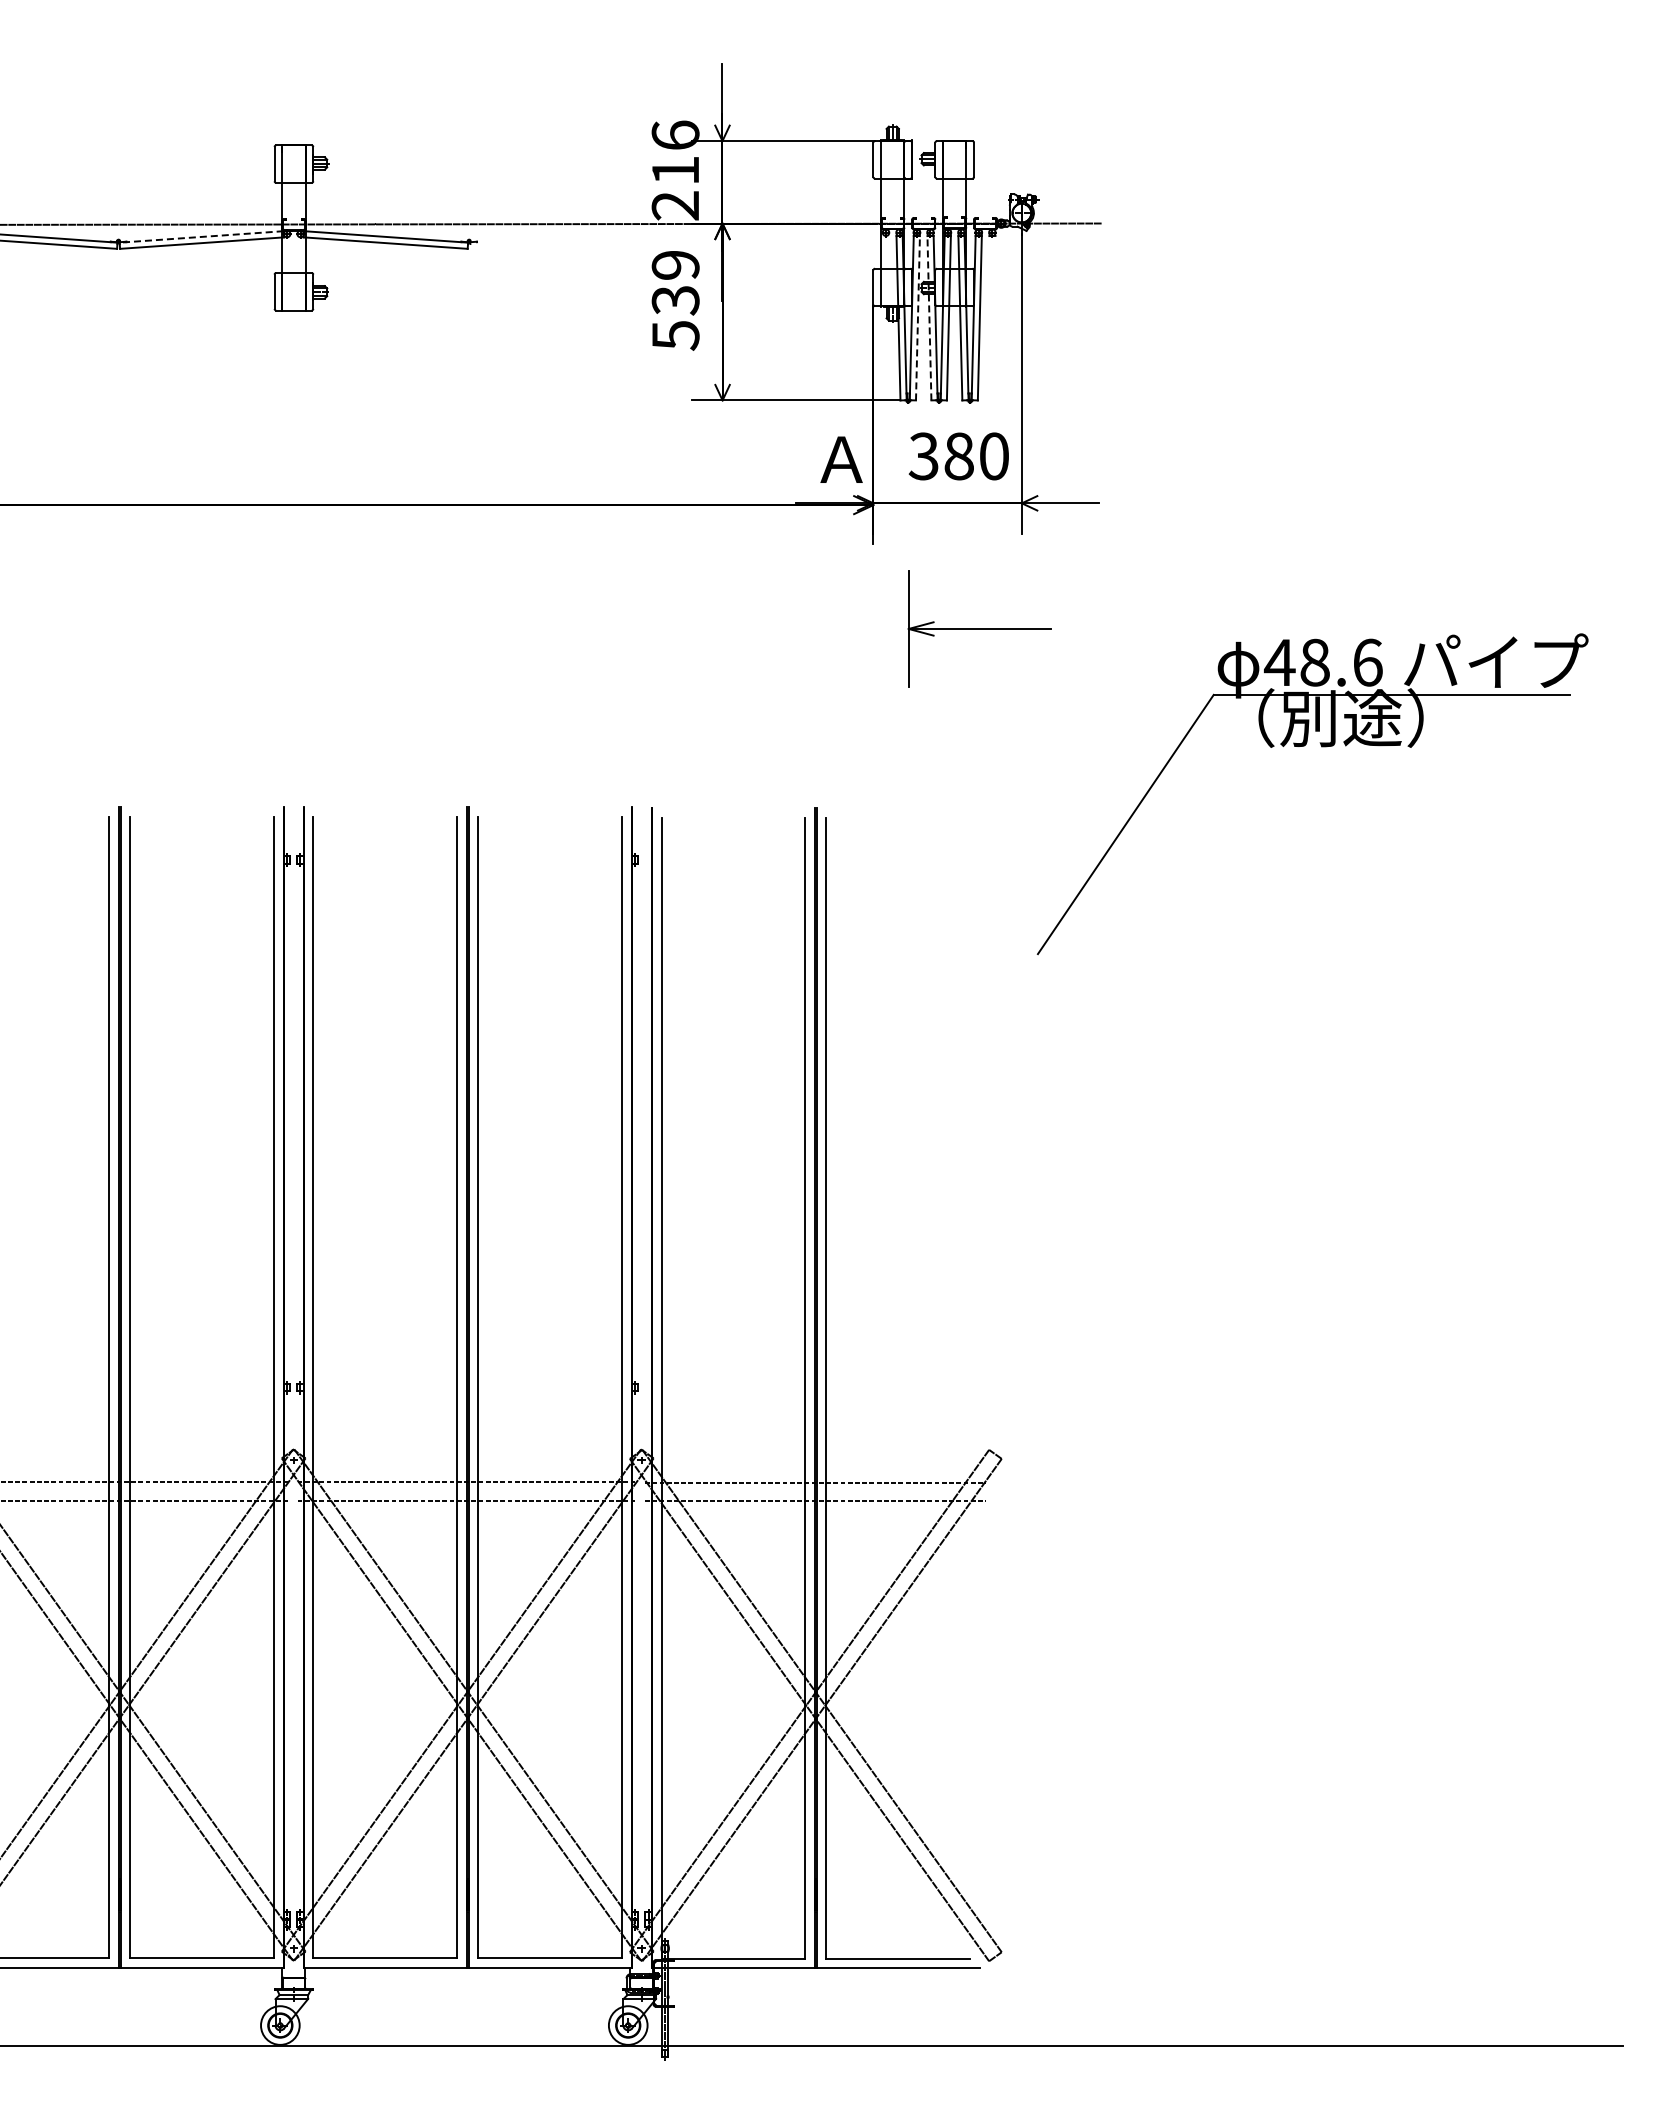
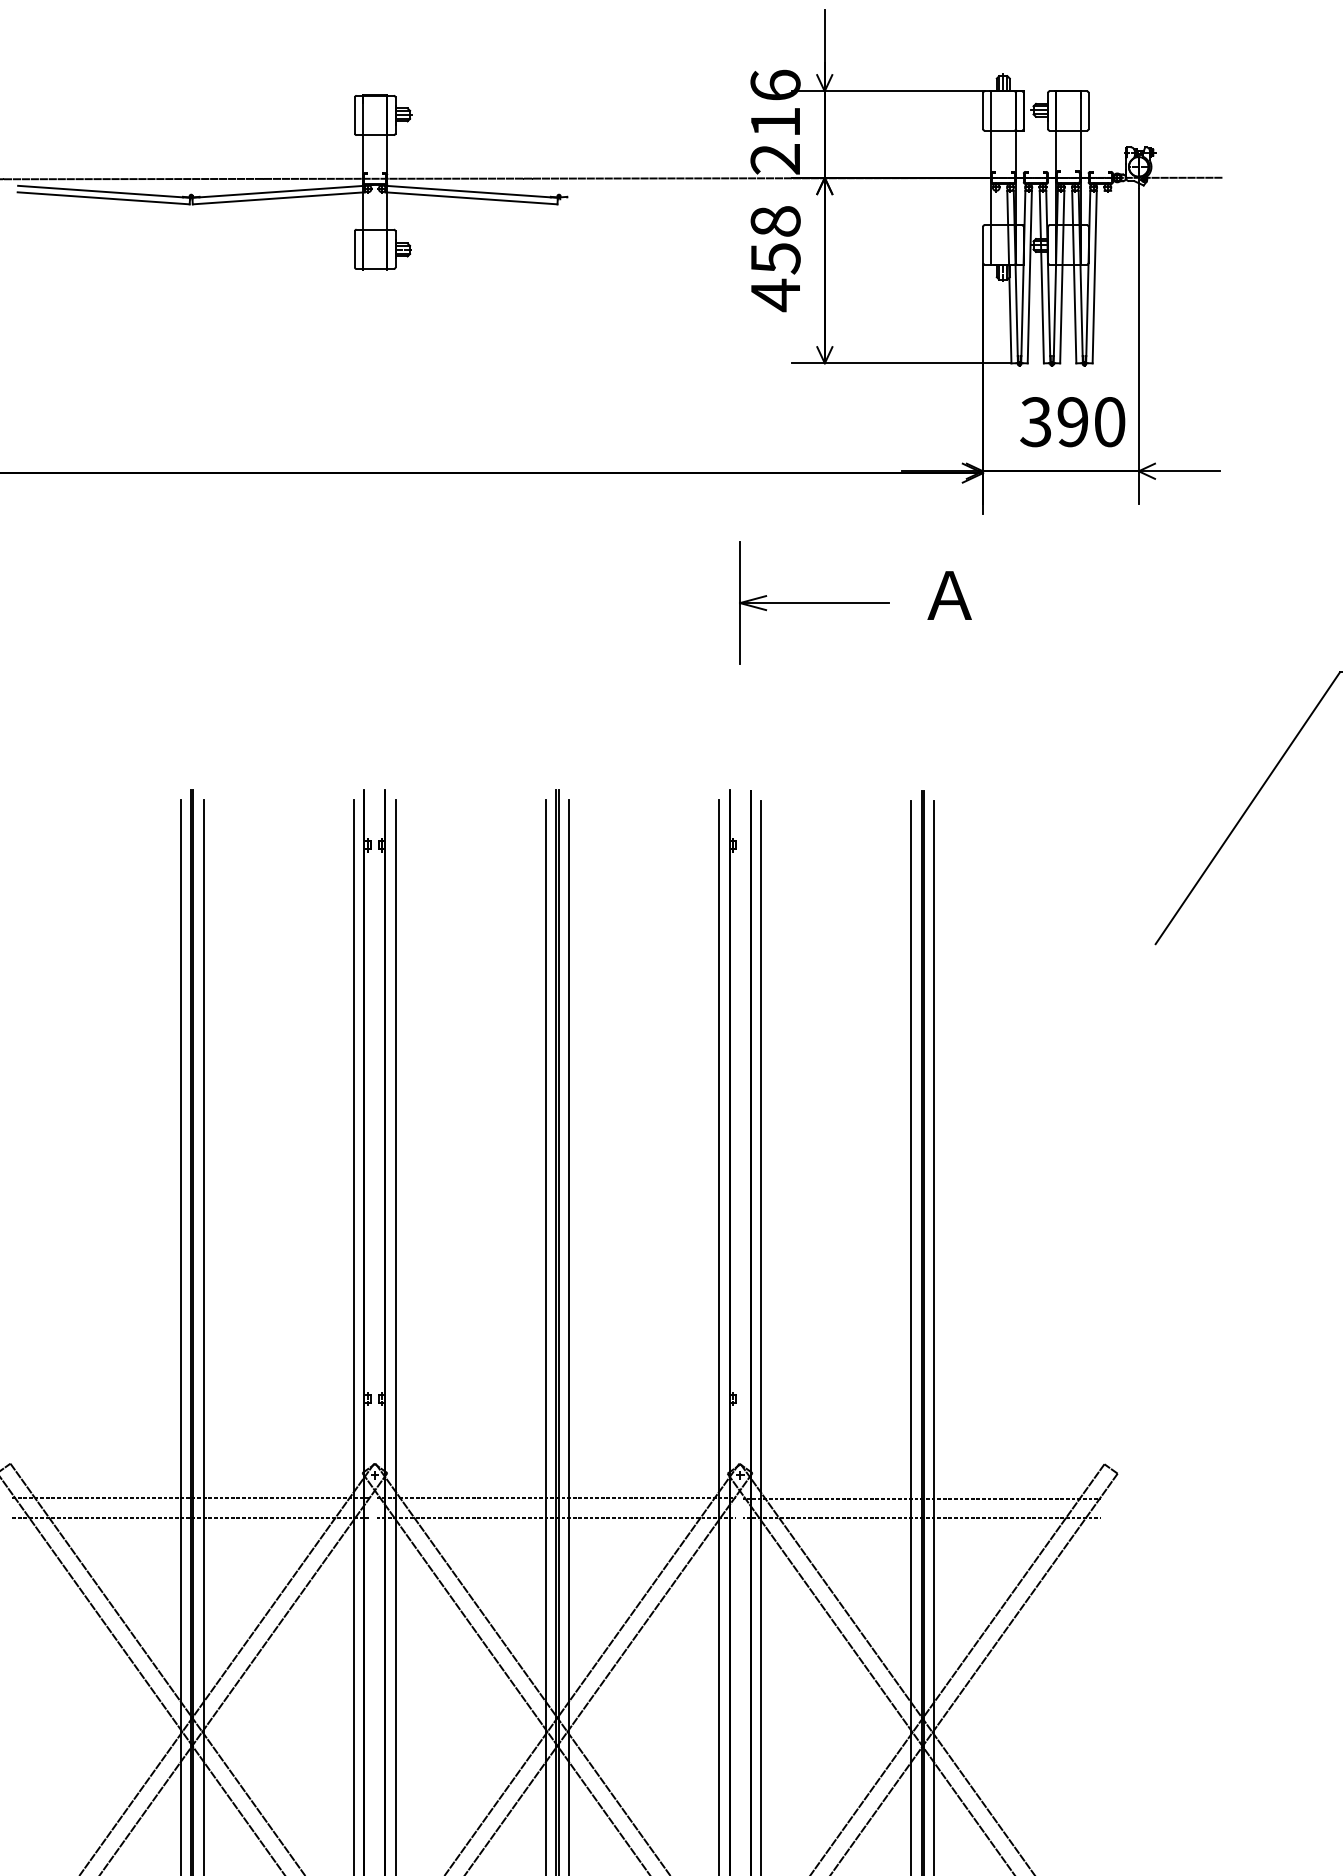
line: (201, 236) -> (278, 191), dashed -> solid
text: (675, 300) -> (775, 258), 539 -> 458
line: (917, 317) -> (1029, 276), dashed -> solid
line: (929, 317) -> (1041, 276), dashed -> solid
text: (958, 456) -> (1072, 422), 380 -> 390
text: (841, 459) -> (949, 595), moved
part: (979, 628) -> (814, 602), moved

